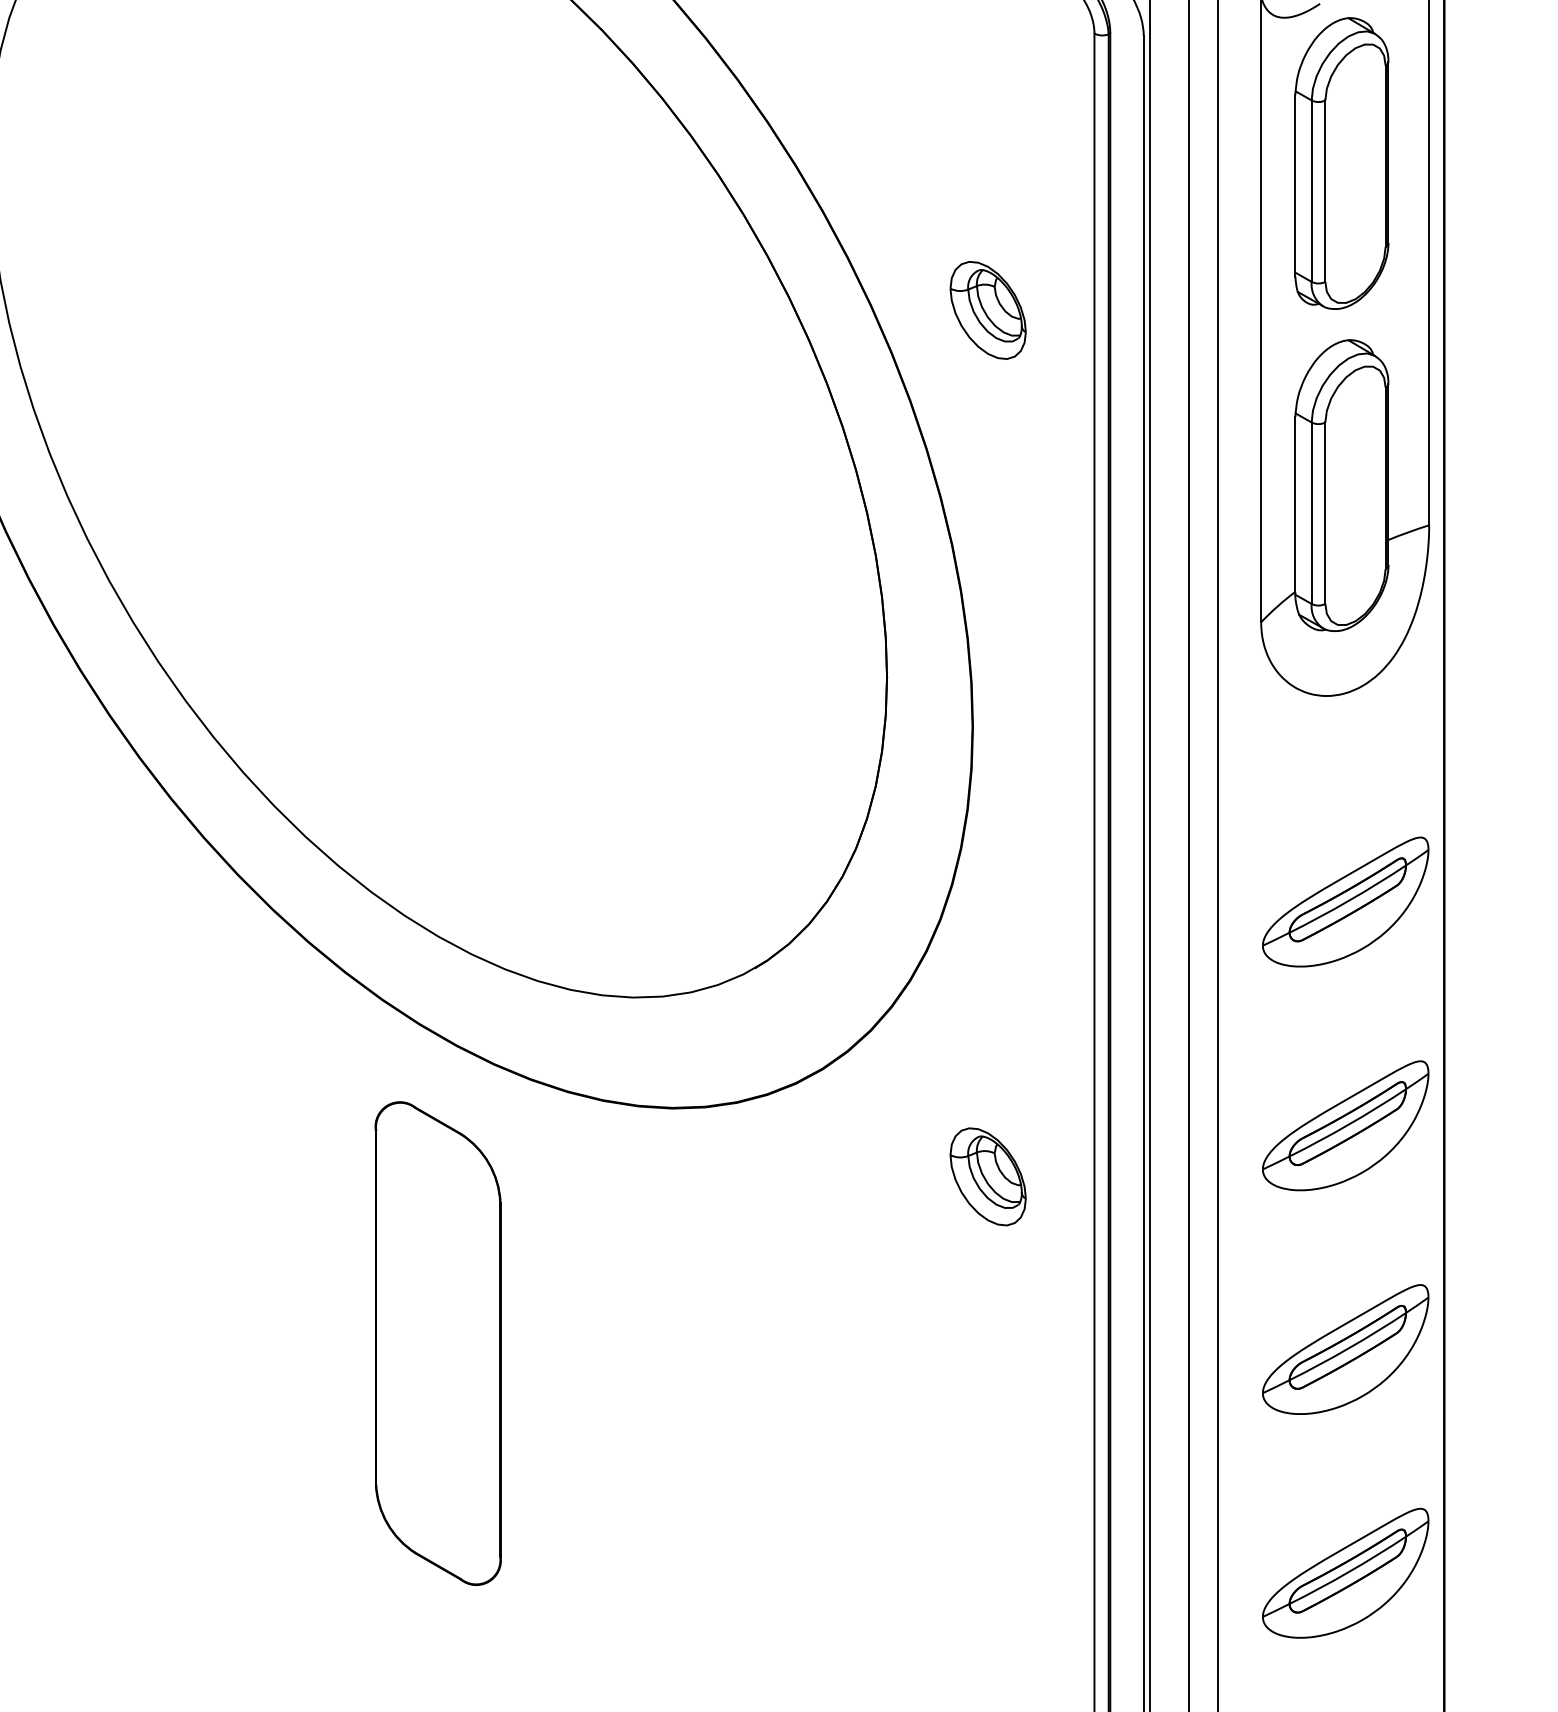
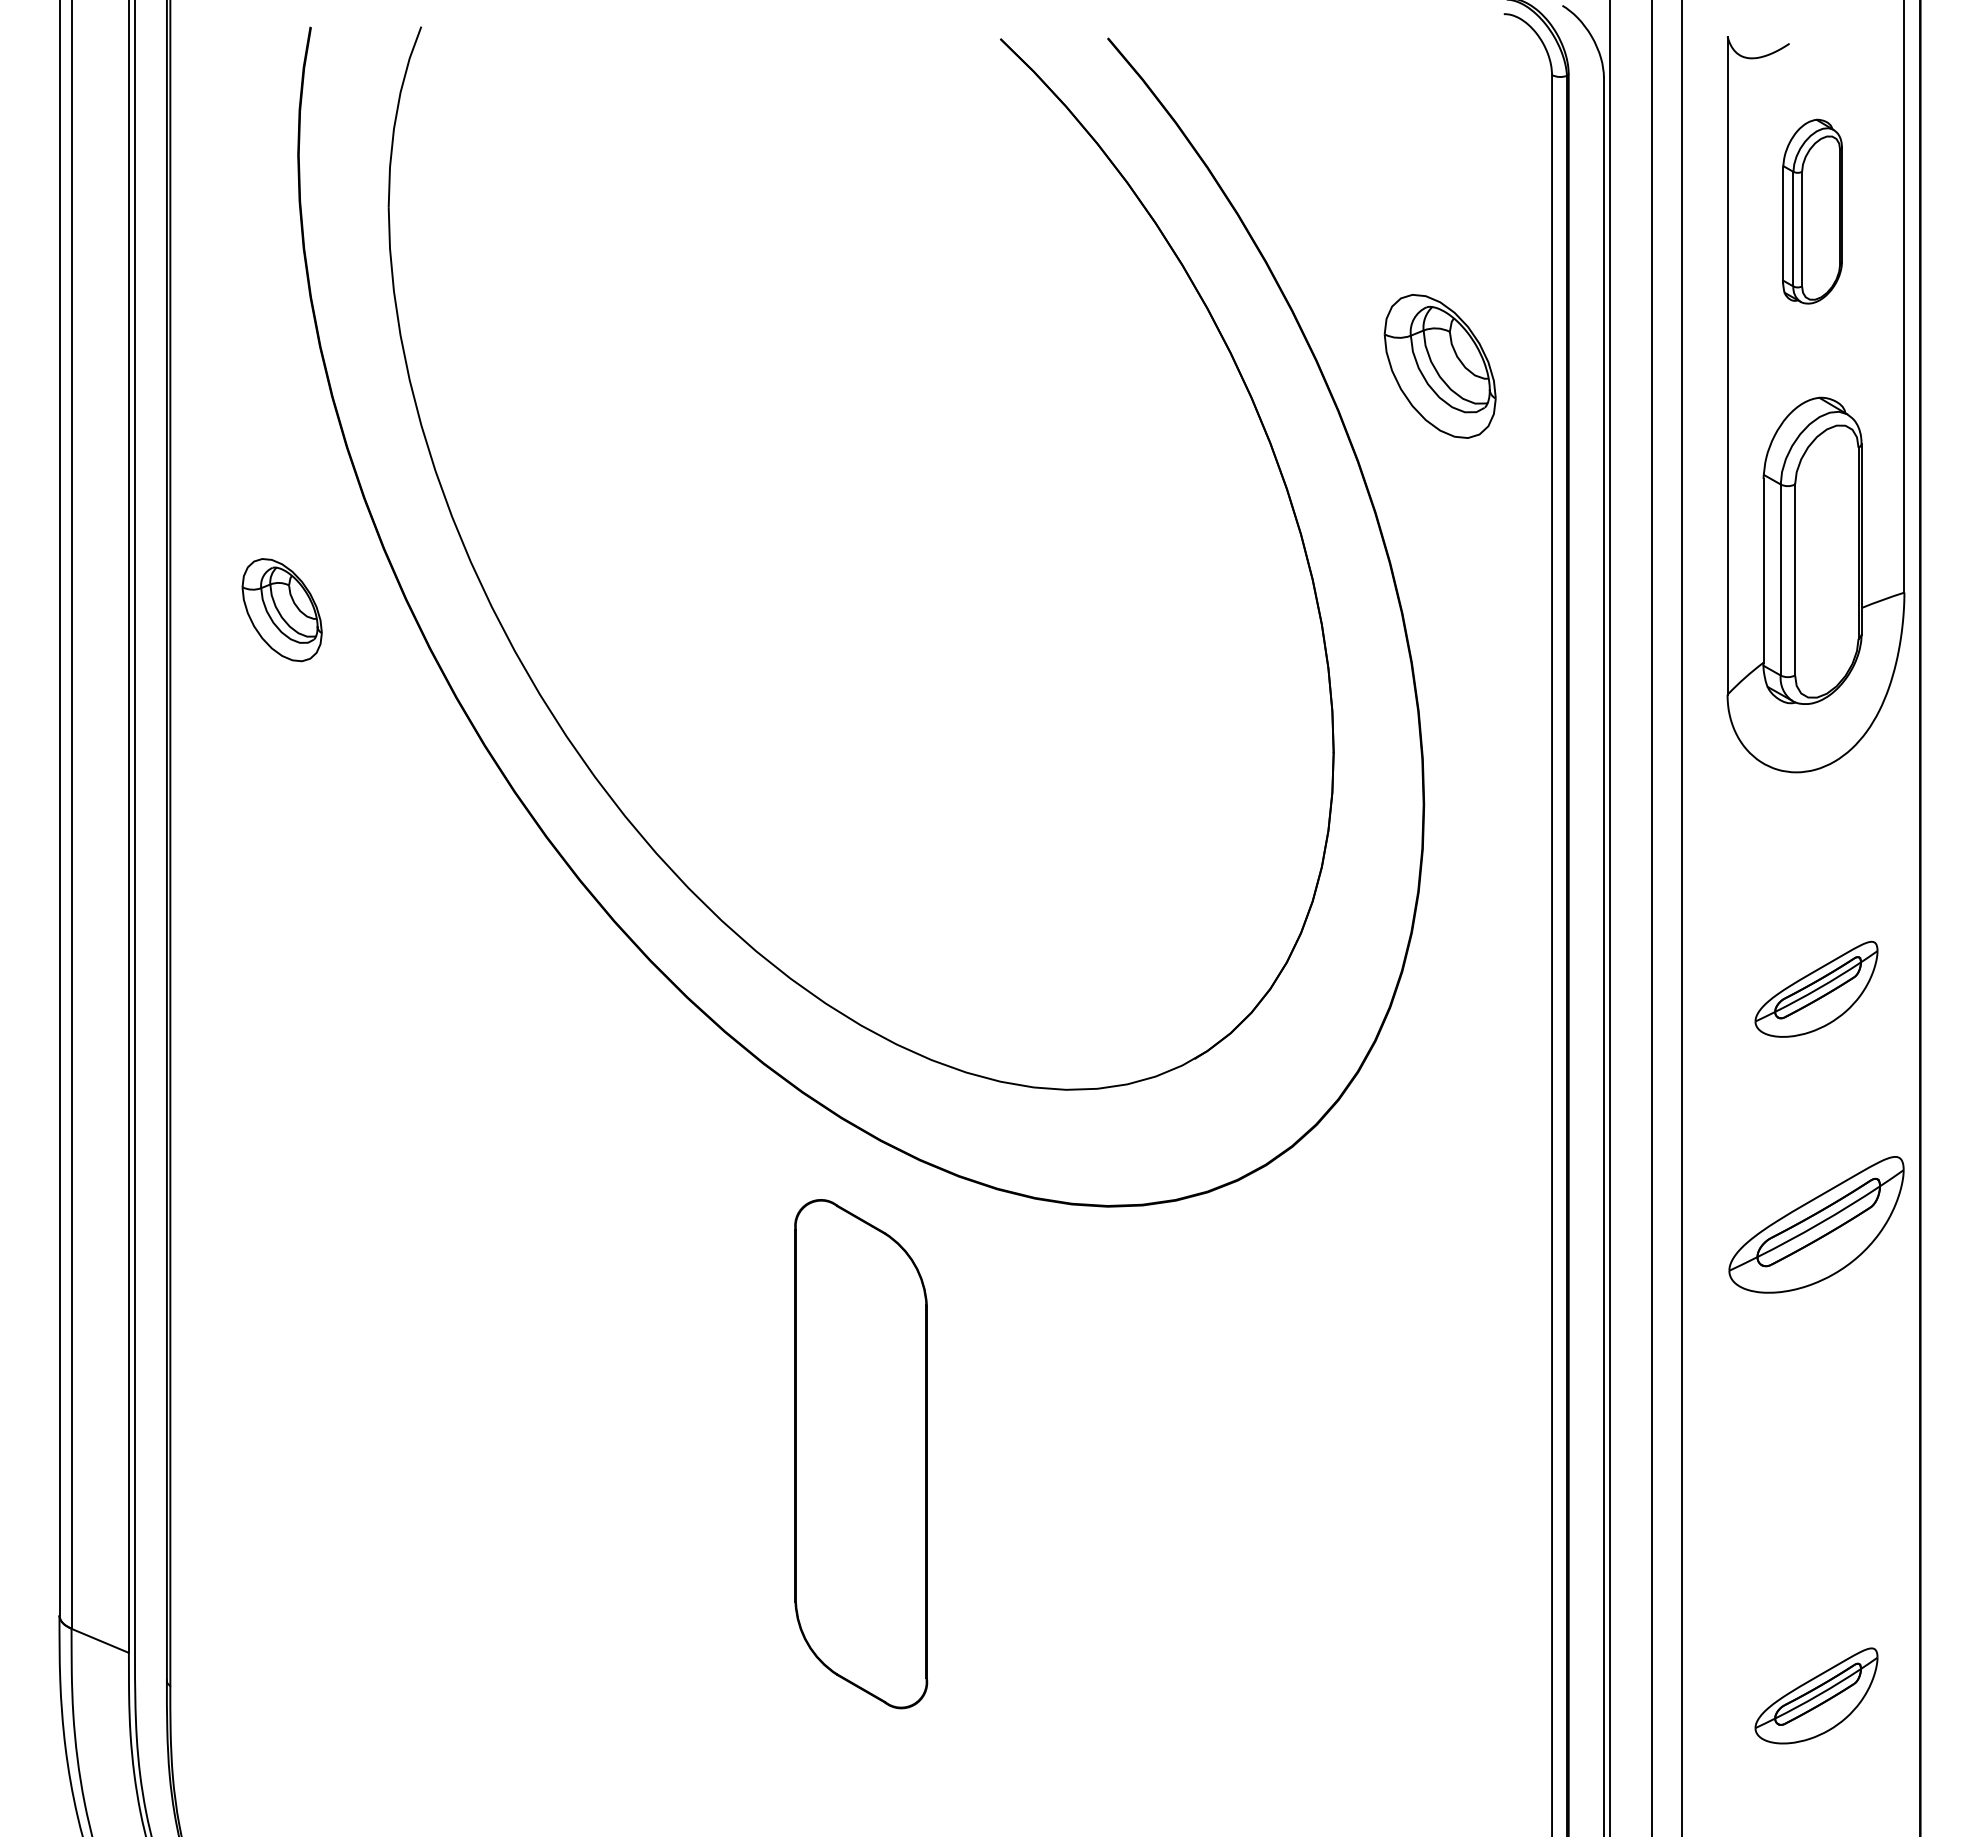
part: (1341, 163) -> (1812, 211), size x0.6
part: (987, 310) -> (1439, 366), size x1.4
part: (1345, 902) -> (1816, 989), size x0.7
part: (987, 1176) -> (1439, 1278), removed
part: (1345, 1349) -> (1816, 1460), removed
part: (1345, 1572) -> (1816, 1695), size x0.7

